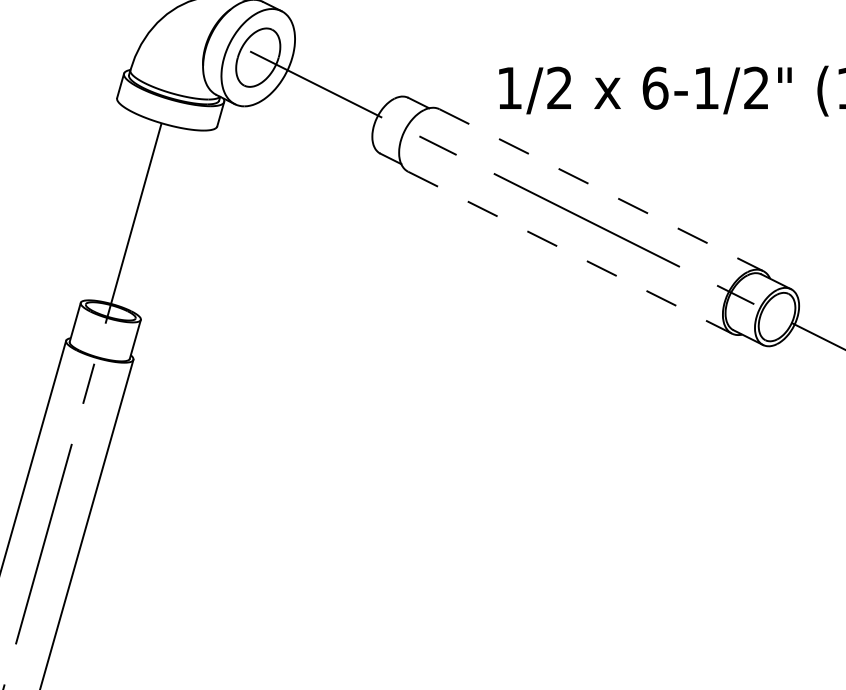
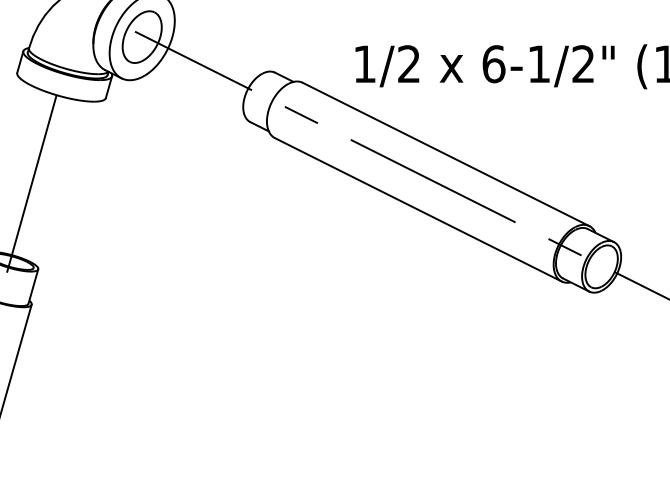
line: (601, 190) -> (446, 154), dashed -> solid
line: (570, 252) -> (418, 209), dashed -> solid

